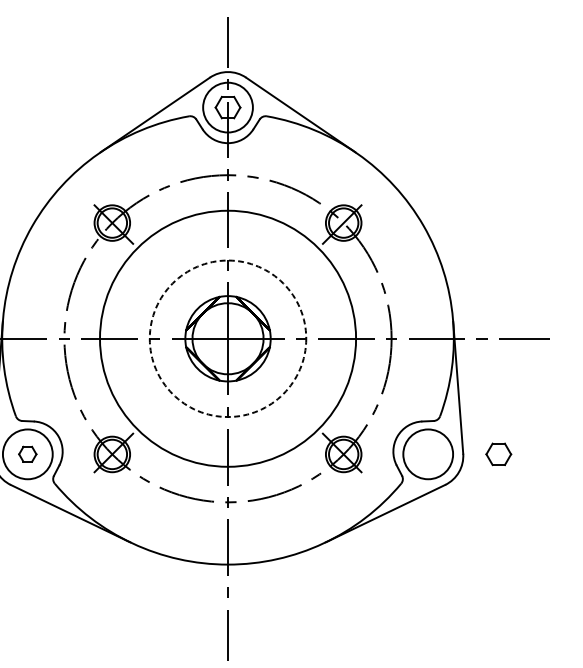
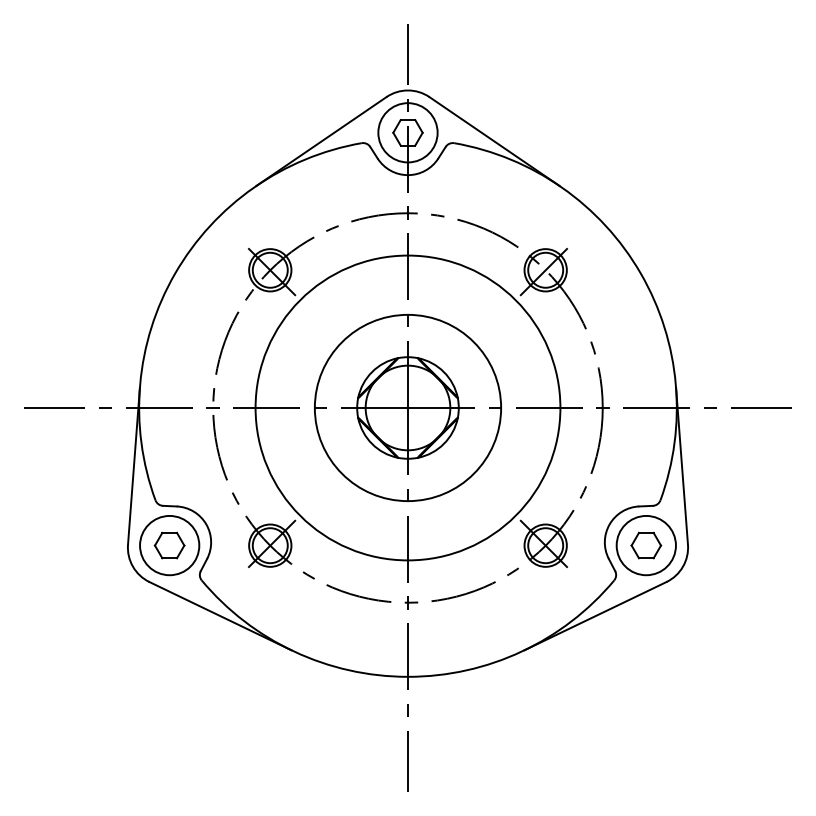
circle: (227, 338) -> (407, 407), dashed -> solid
part: (27, 454) -> (169, 545), size x1.43
part: (498, 454) -> (646, 545), moved

